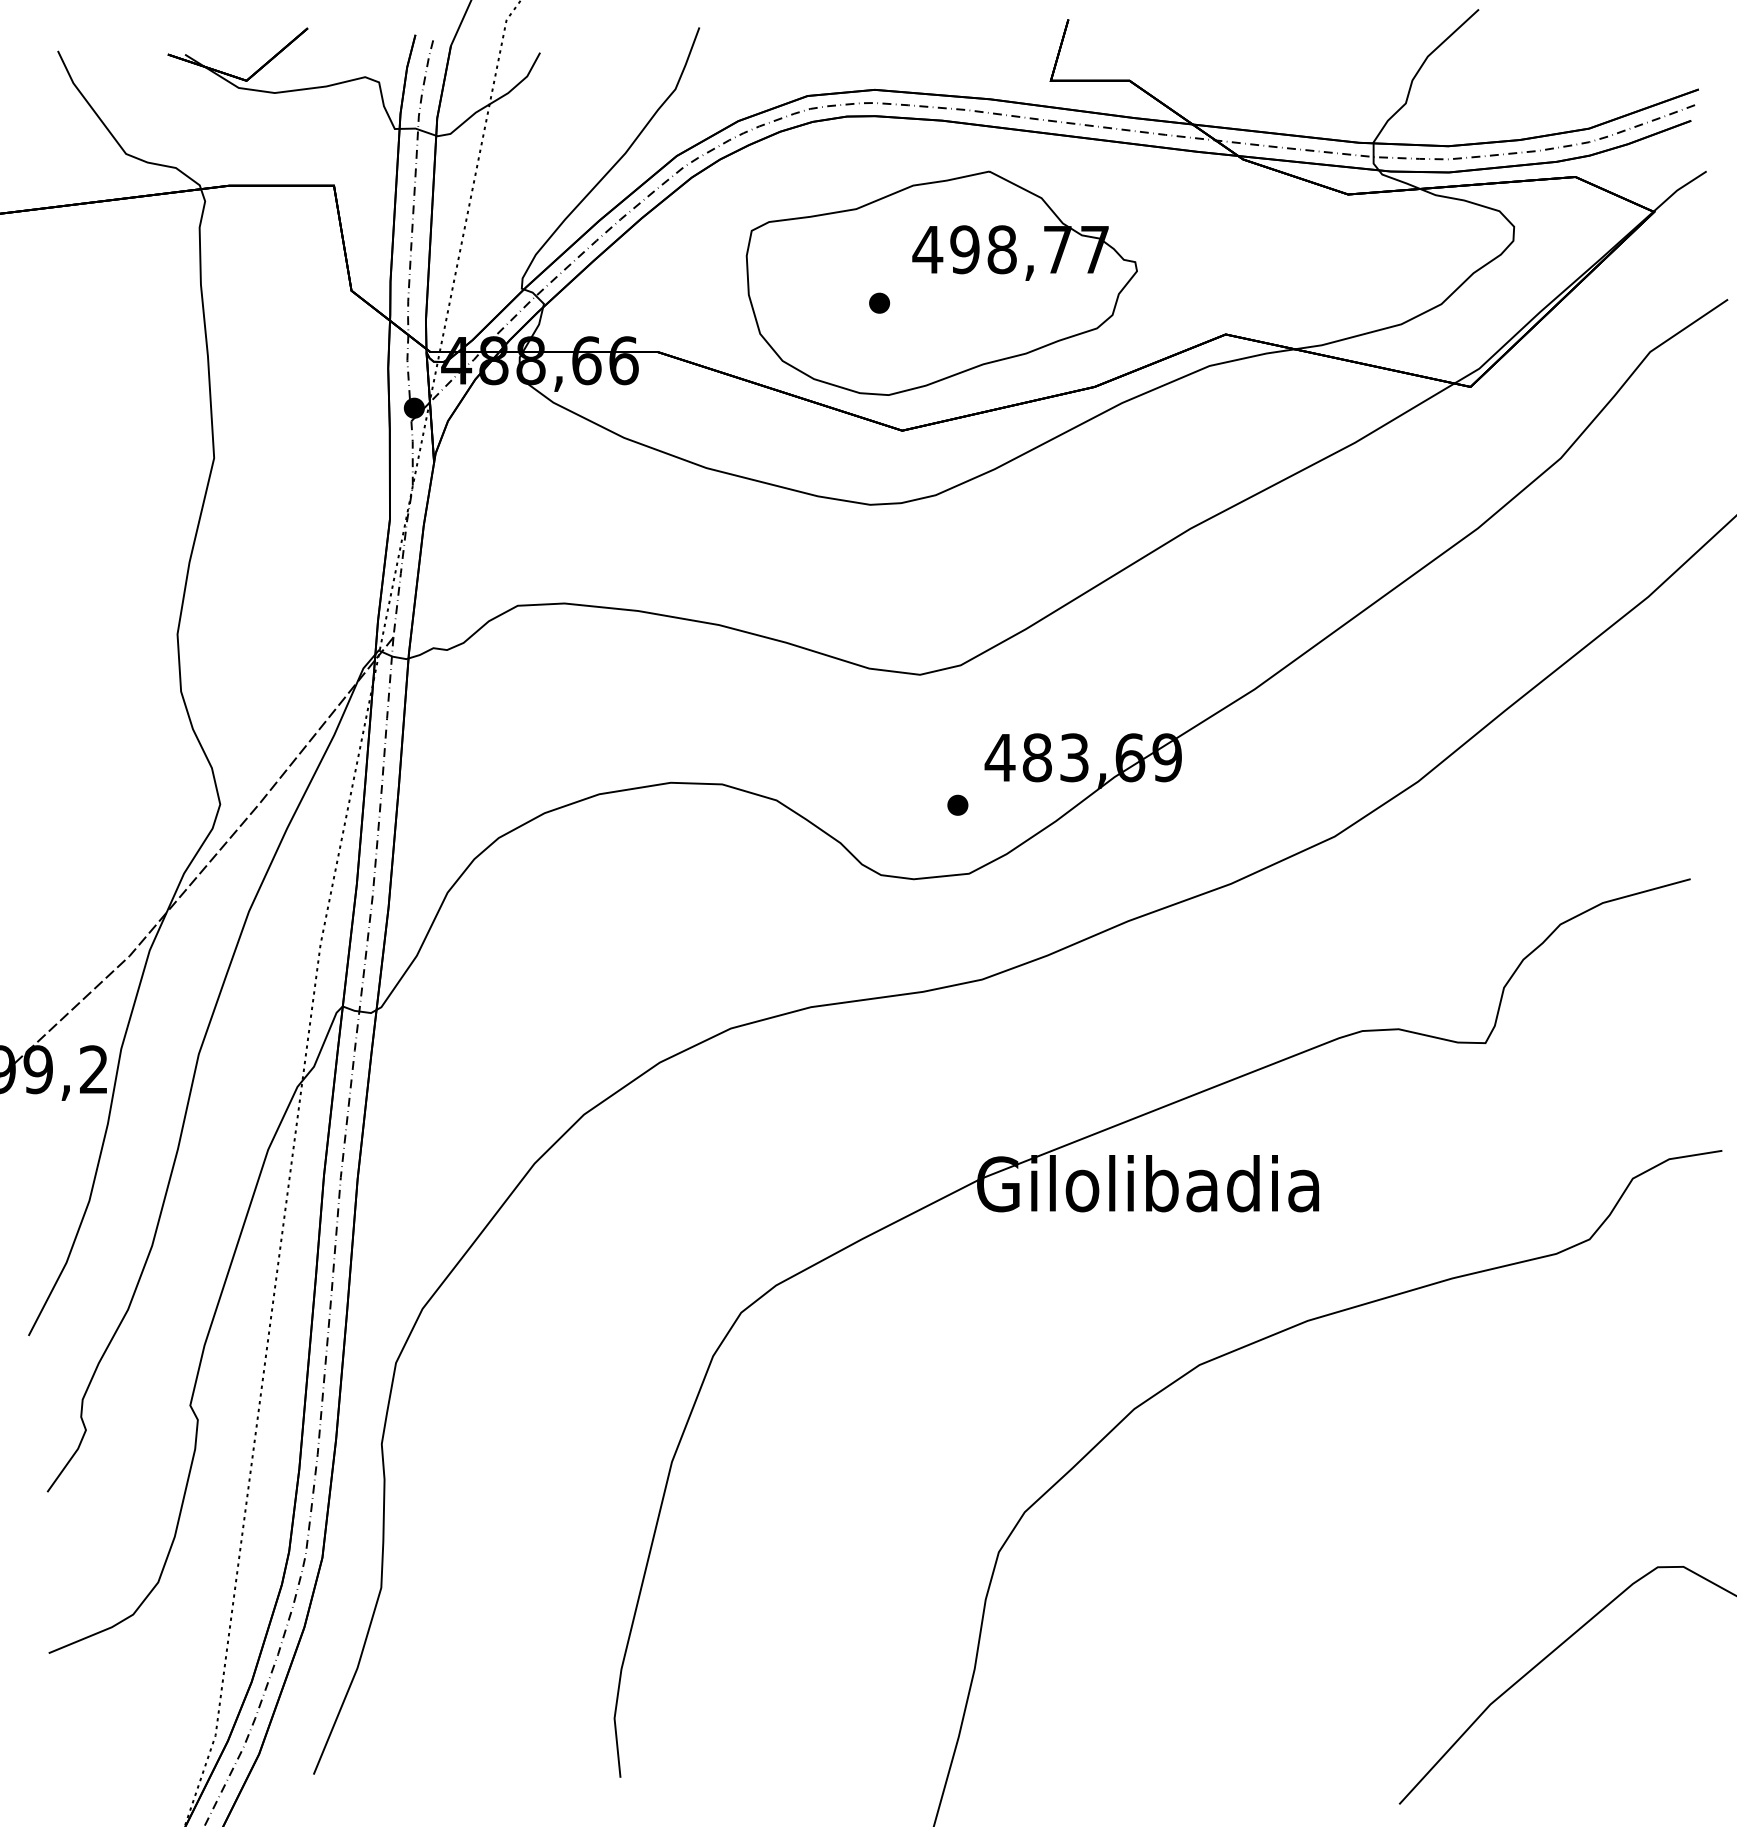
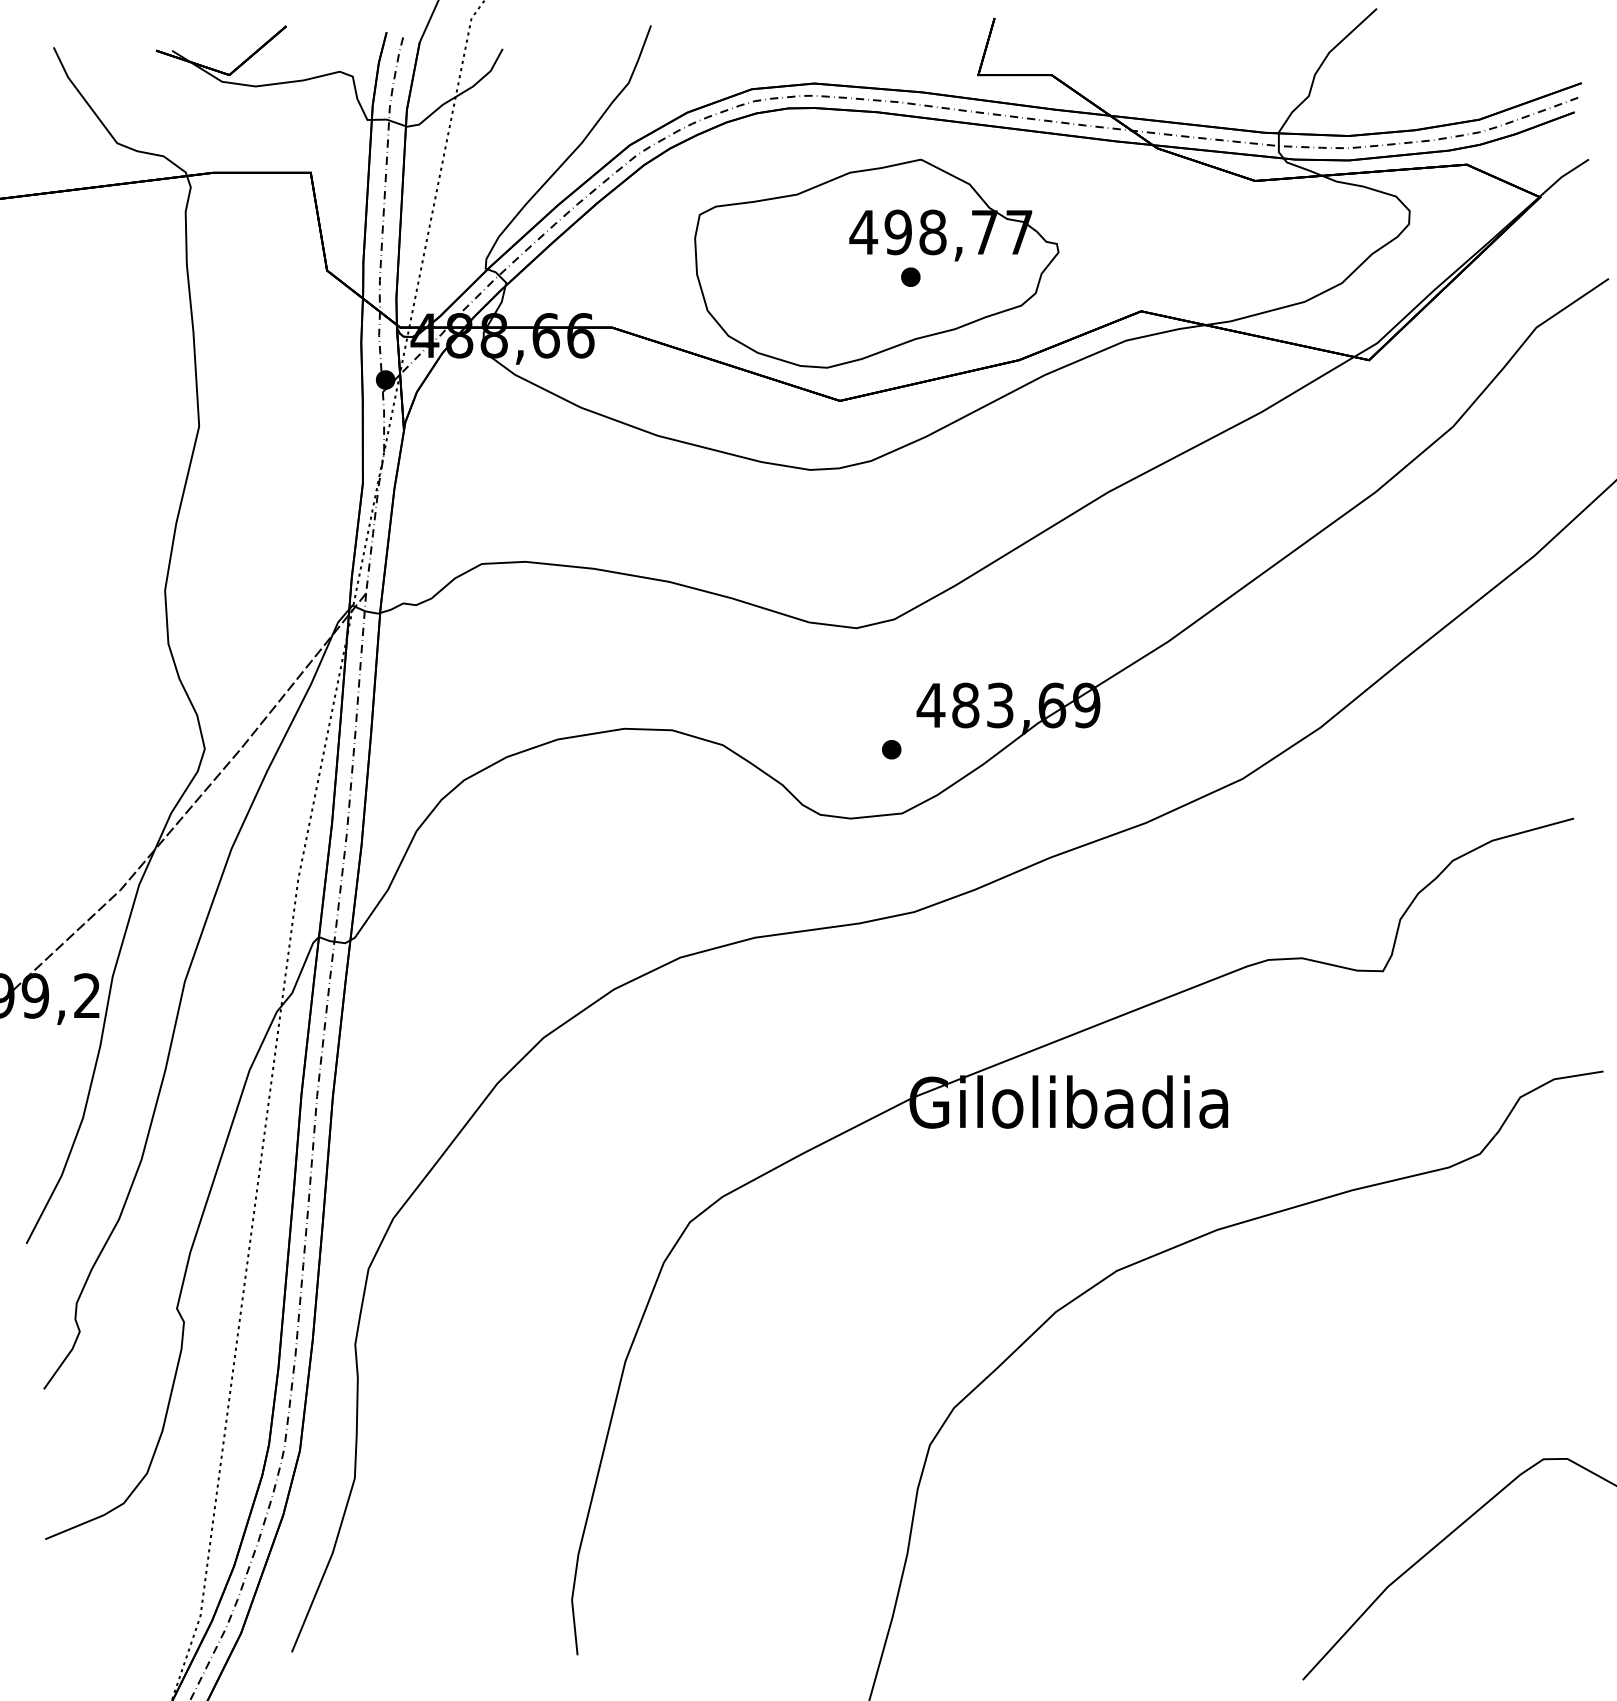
part: (879, 302) -> (910, 276), moved

